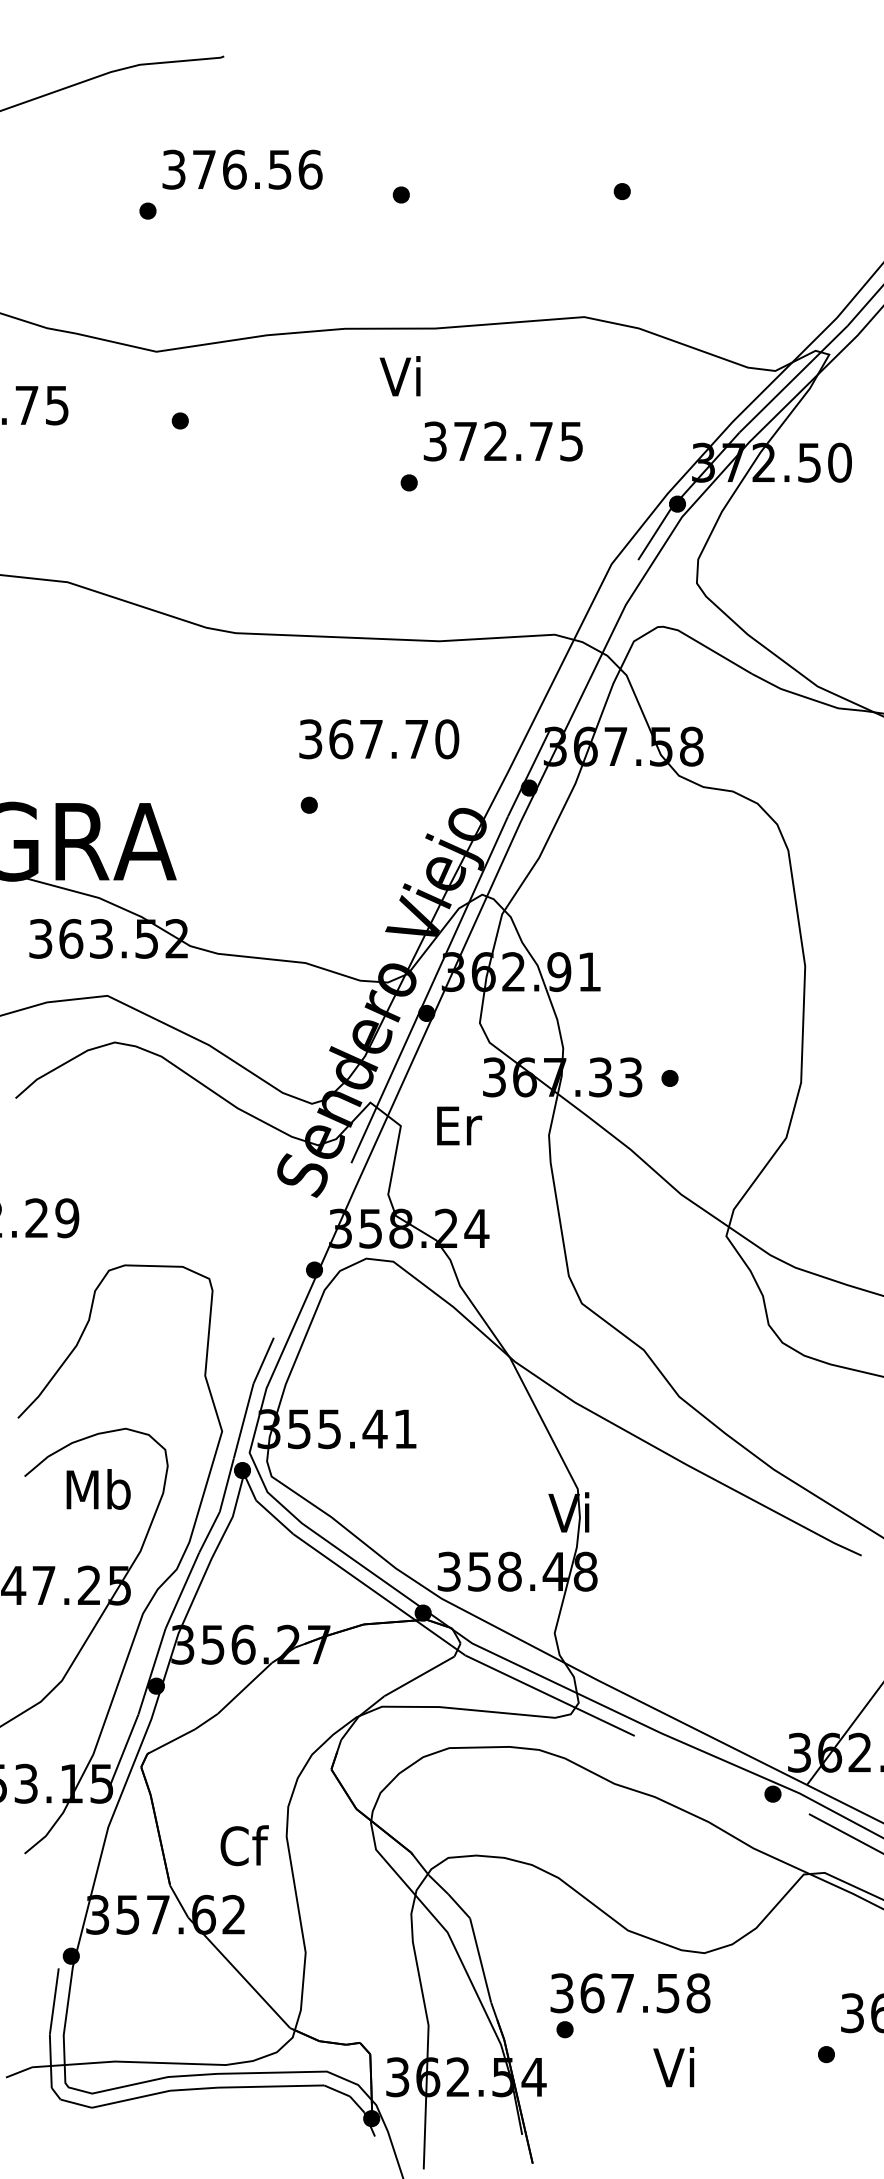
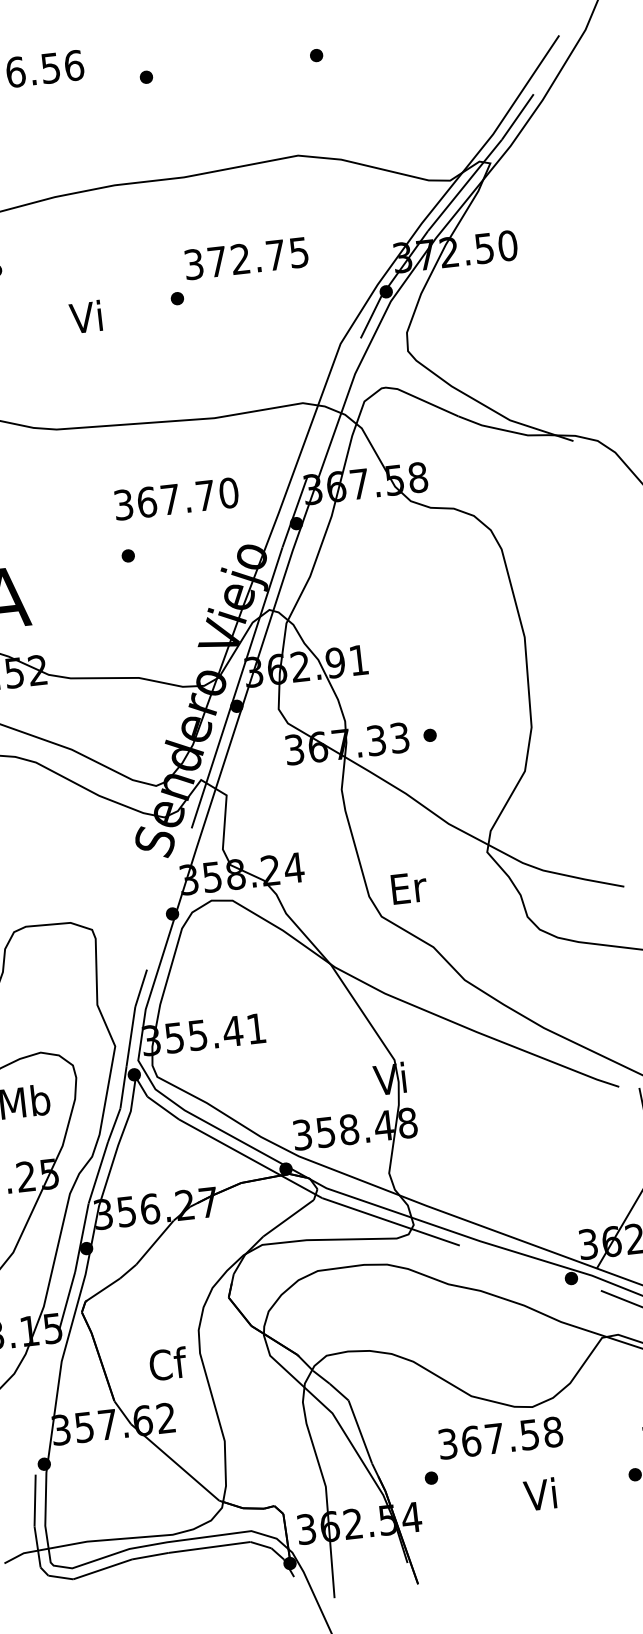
text: (399, 376) -> (85, 317), moved
text: (459, 1125) -> (409, 887), moved
text: (630, 1993) -> (500, 1438), moved
text: (673, 2067) -> (539, 1494), moved

